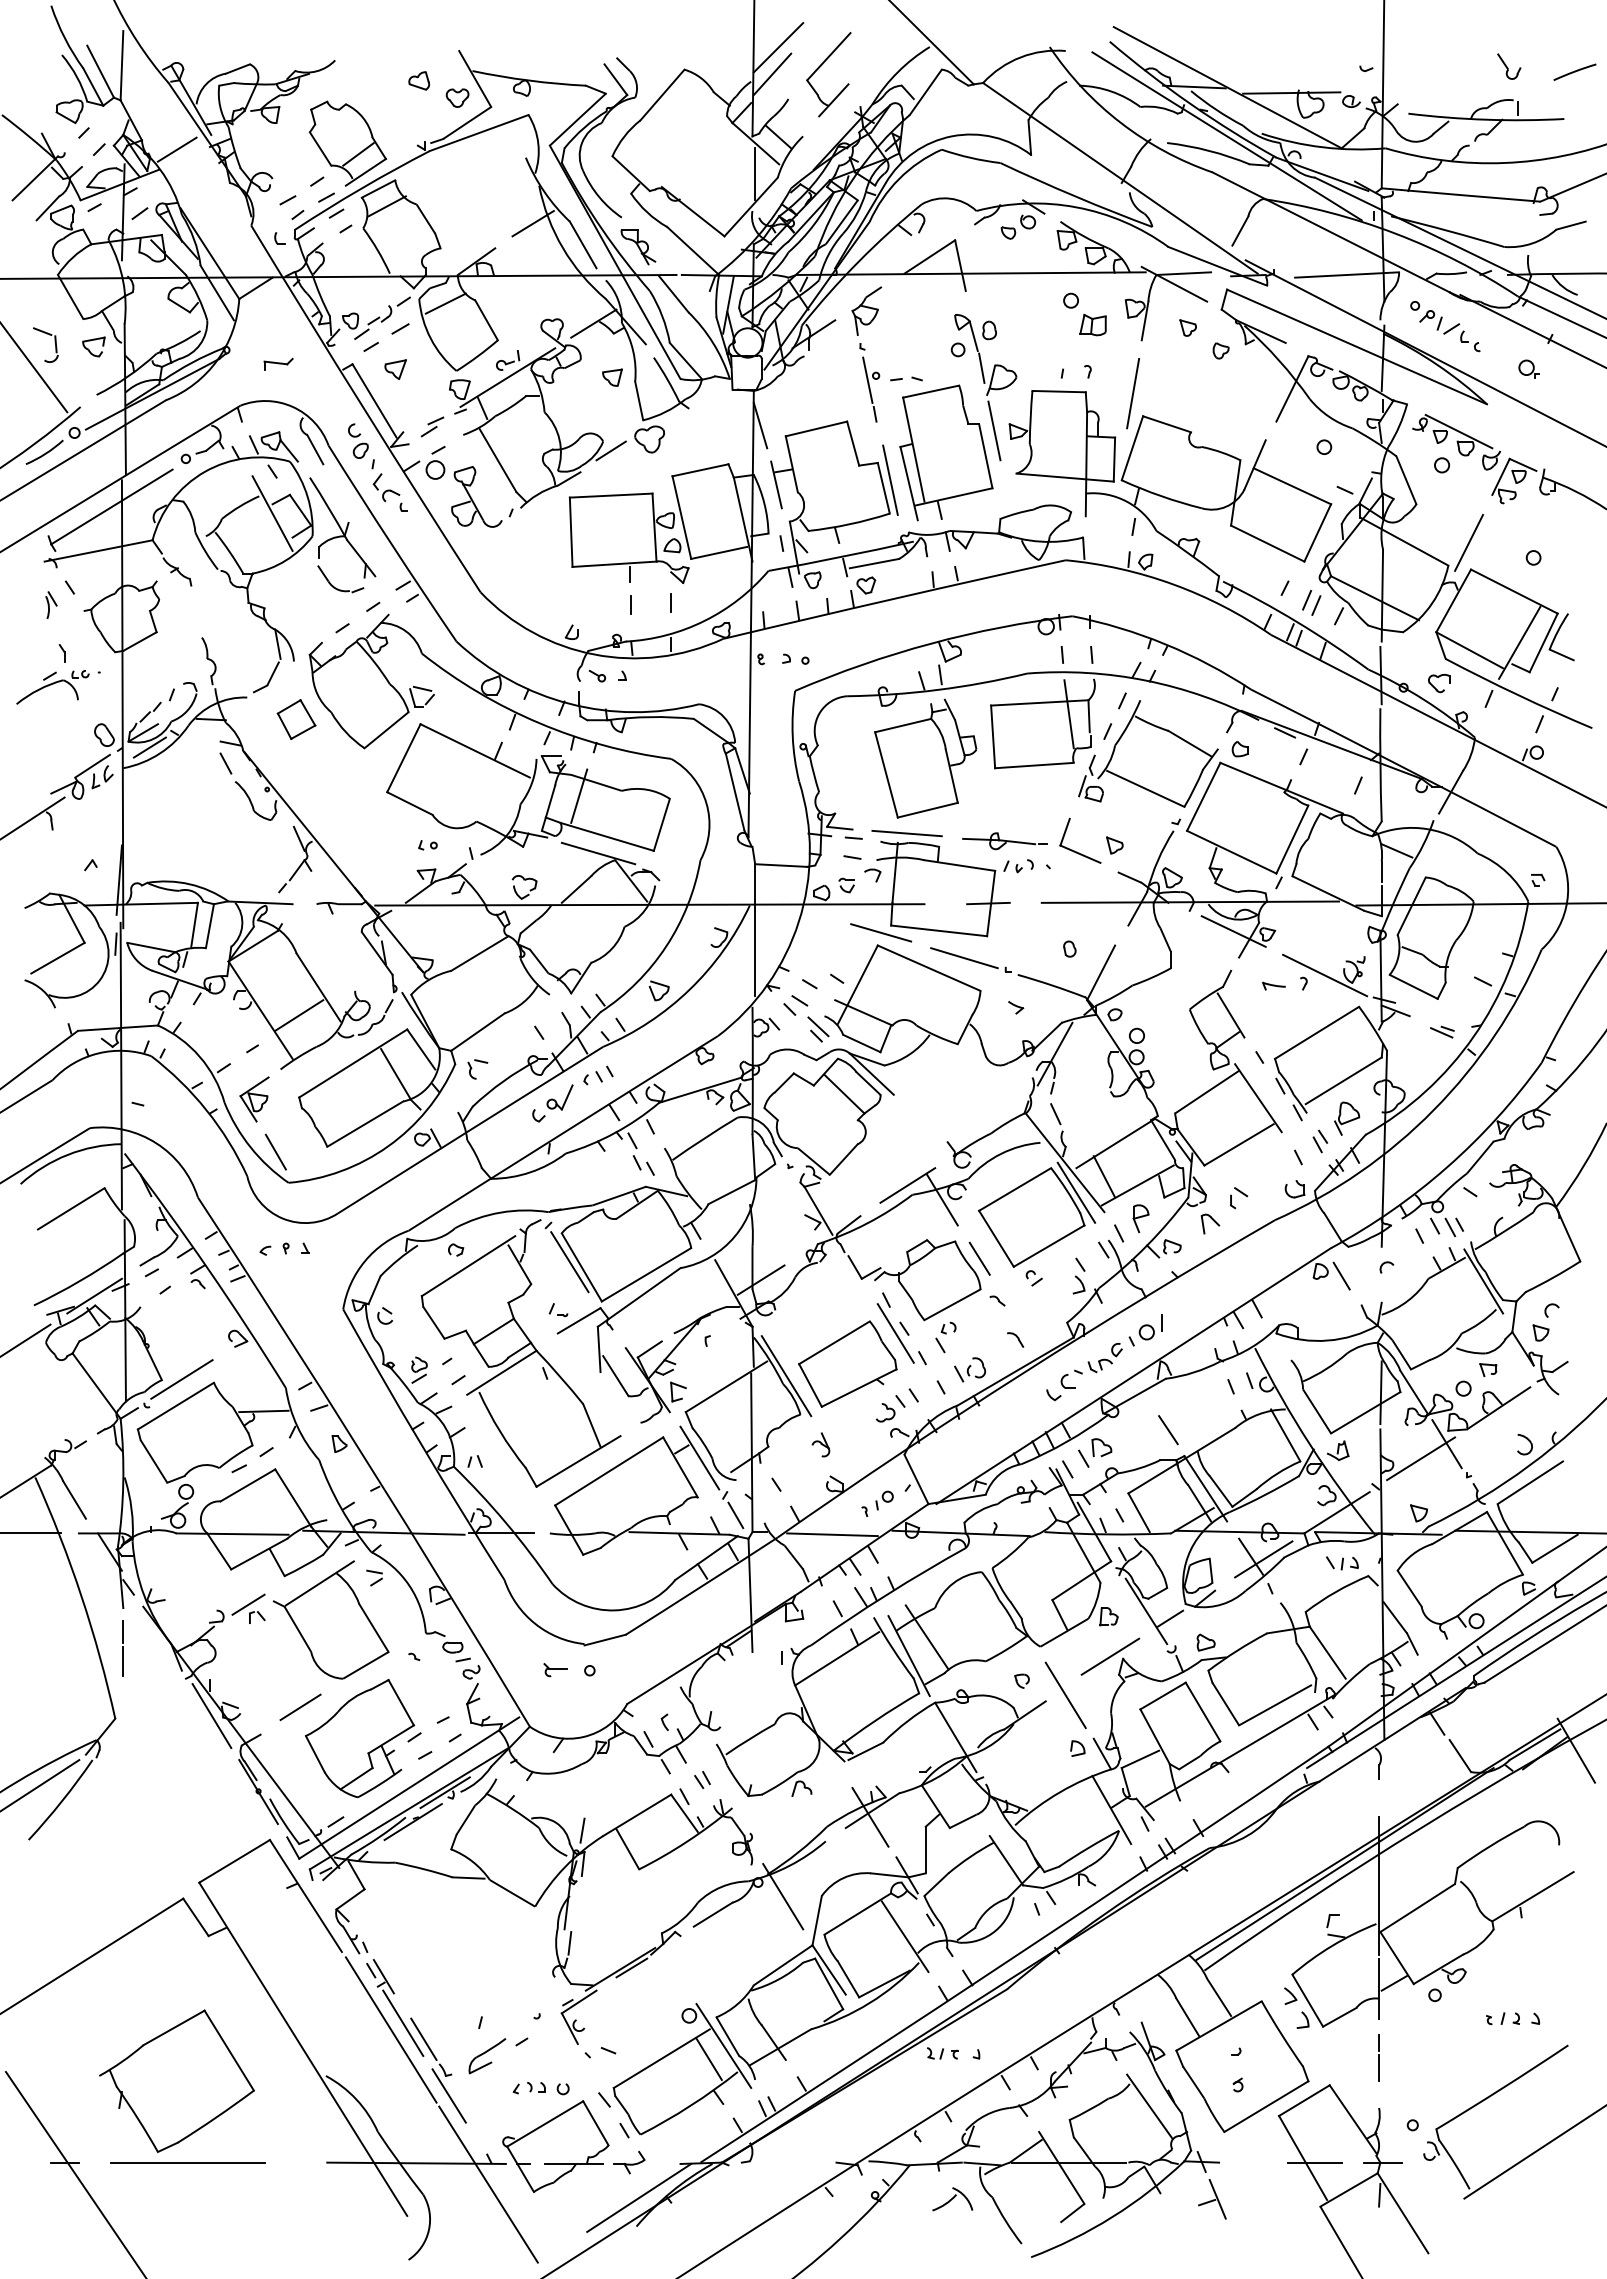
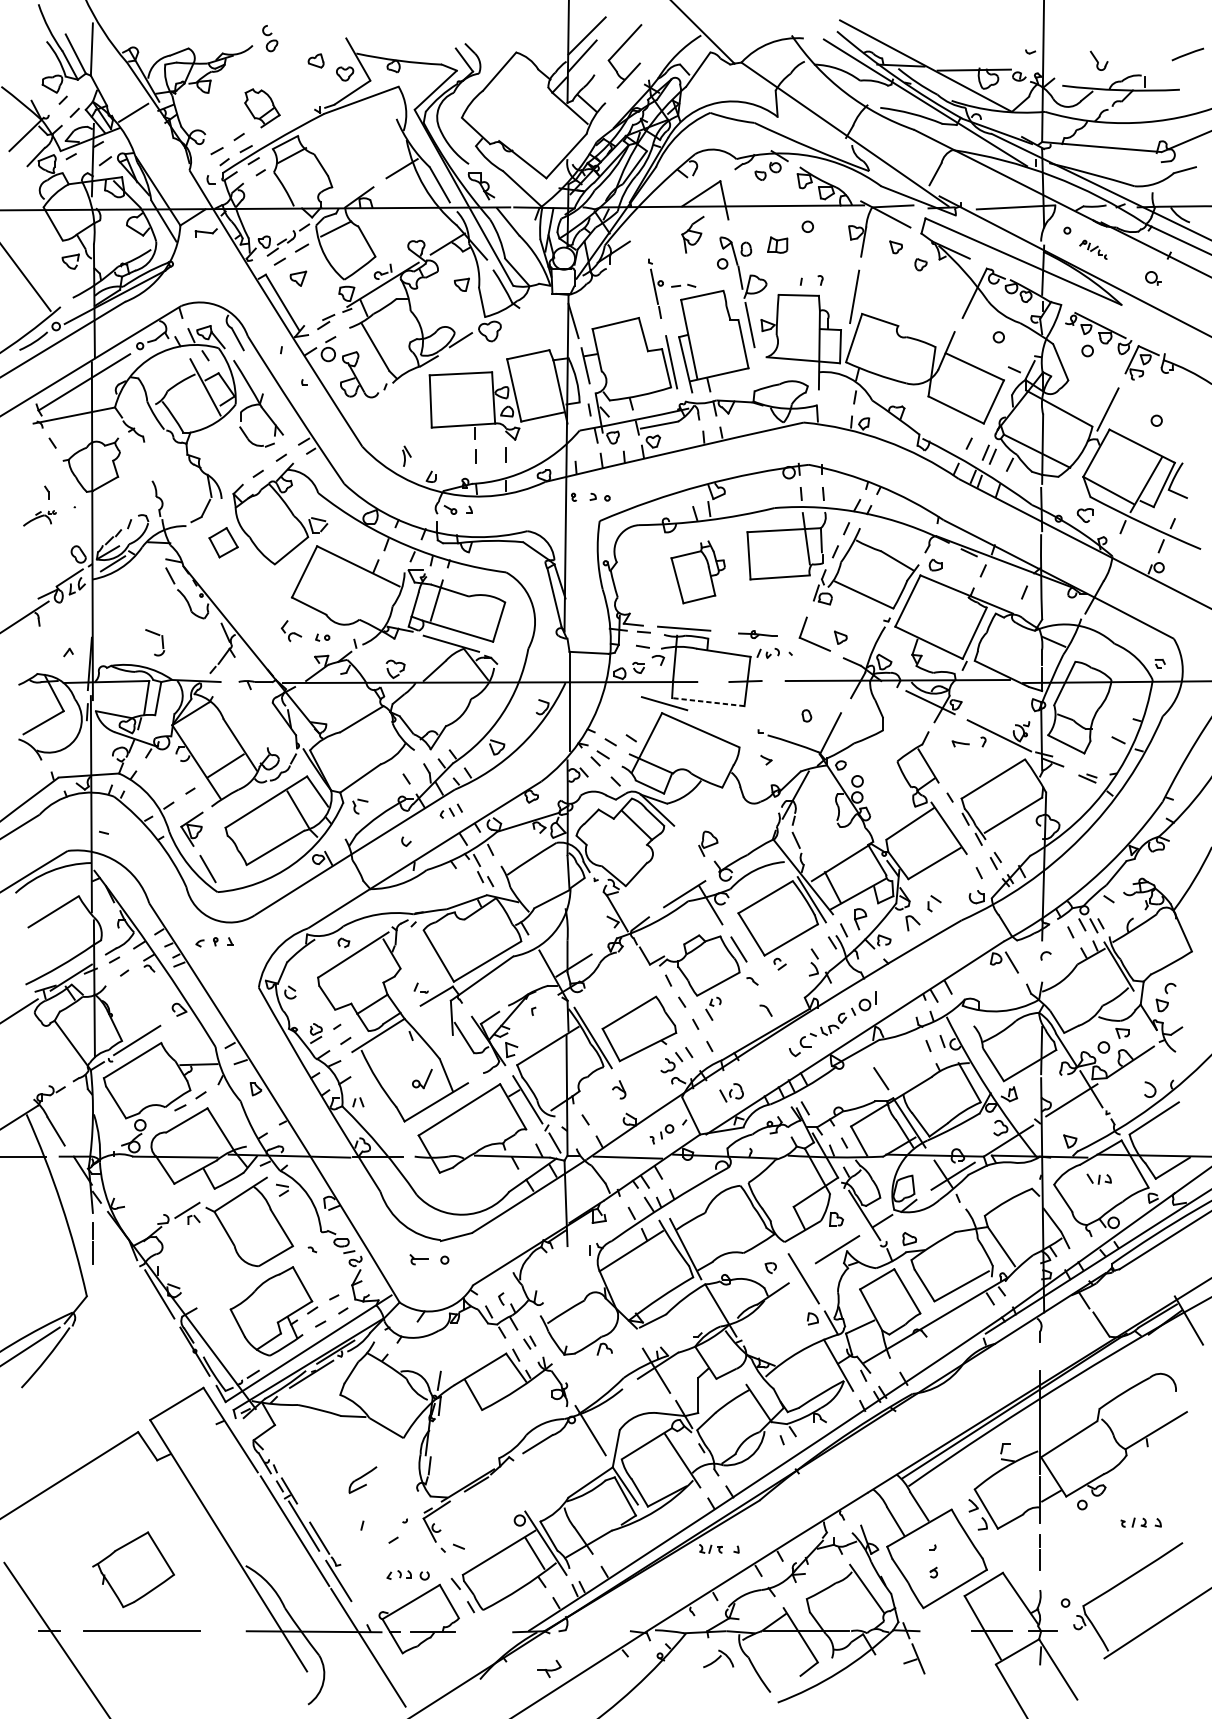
part: (1509, 66) -> (1099, 60), moved
part: (347, 143) -> (262, 108), size x0.6
line: (755, 174) -> (569, 131), removed
part: (866, 310) -> (692, 234), moved
part: (1092, 324) -> (777, 244), moved
part: (1449, 331) -> (1093, 250), size x0.6
part: (54, 342) -> (161, 640), moved
part: (278, 363) -> (206, 232), moved
part: (358, 440) -> (270, 38), moved
part: (386, 487) -> (291, 630), moved
part: (51, 604) -> (406, 455), moved
part: (52, 687) -> (39, 518), size x0.6
part: (925, 758) -> (698, 572), size x0.7
part: (1004, 841) -> (757, 634), size x0.6
line: (938, 930) -> (707, 701), solid -> dashed
line: (964, 958) -> (727, 722), removed
line: (818, 1026) -> (617, 774), removed
part: (559, 1097) -> (421, 1079), moved
part: (1347, 1118) -> (708, 843), moved
line: (569, 1262) -> (429, 952), removed
line: (895, 1333) -> (675, 1005), removed
part: (970, 1369) -> (731, 1092), moved
part: (1095, 1452) -> (826, 1095), removed
part: (1342, 1563) -> (1099, 1179), moved
line: (926, 1637) -> (698, 1235), removed
line: (300, 1707) -> (226, 1287), removed
part: (487, 2056) -> (363, 1480), moved
part: (176, 2080) -> (133, 1569), size x0.7
part: (629, 2162) -> (549, 1668), moved
line: (639, 2197) -> (482, 1657), removed

